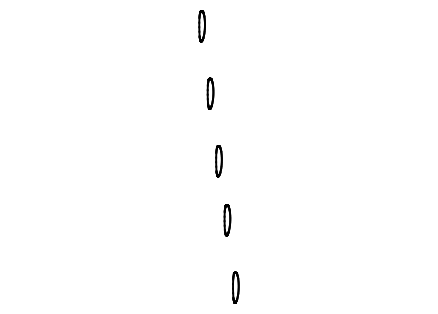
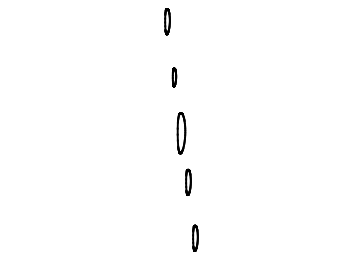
part: (210, 93) -> (174, 77), size x0.7
part: (218, 161) -> (181, 133), size x1.6

